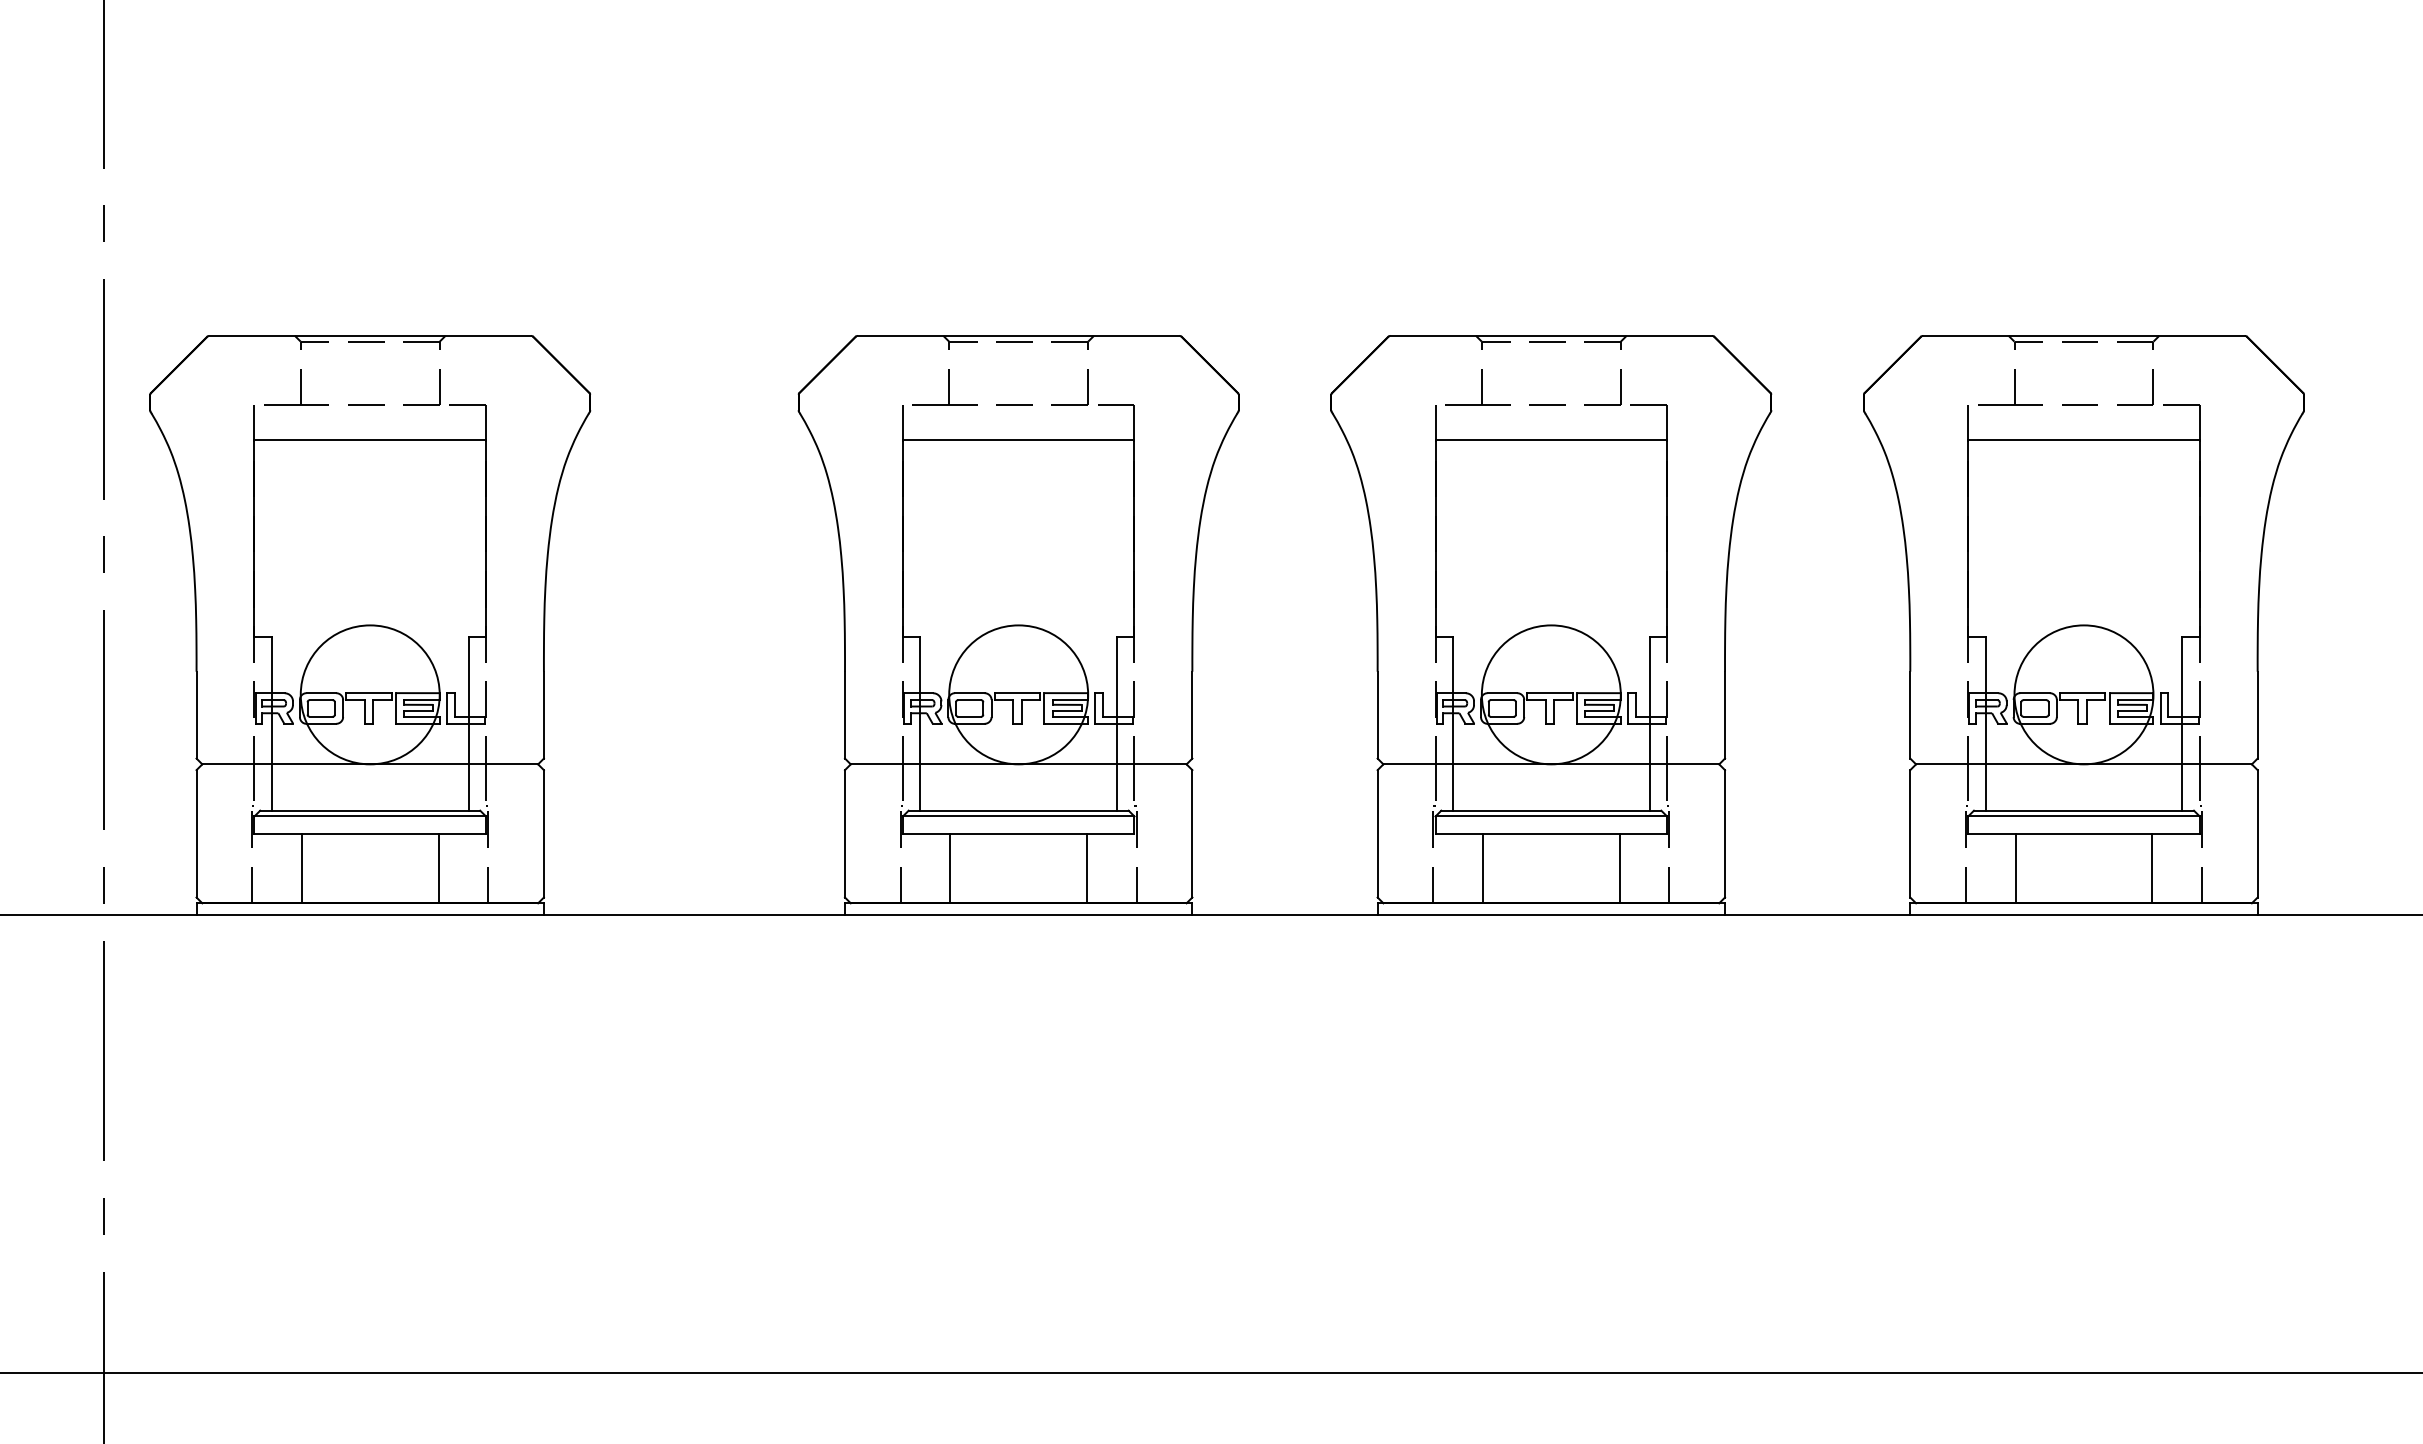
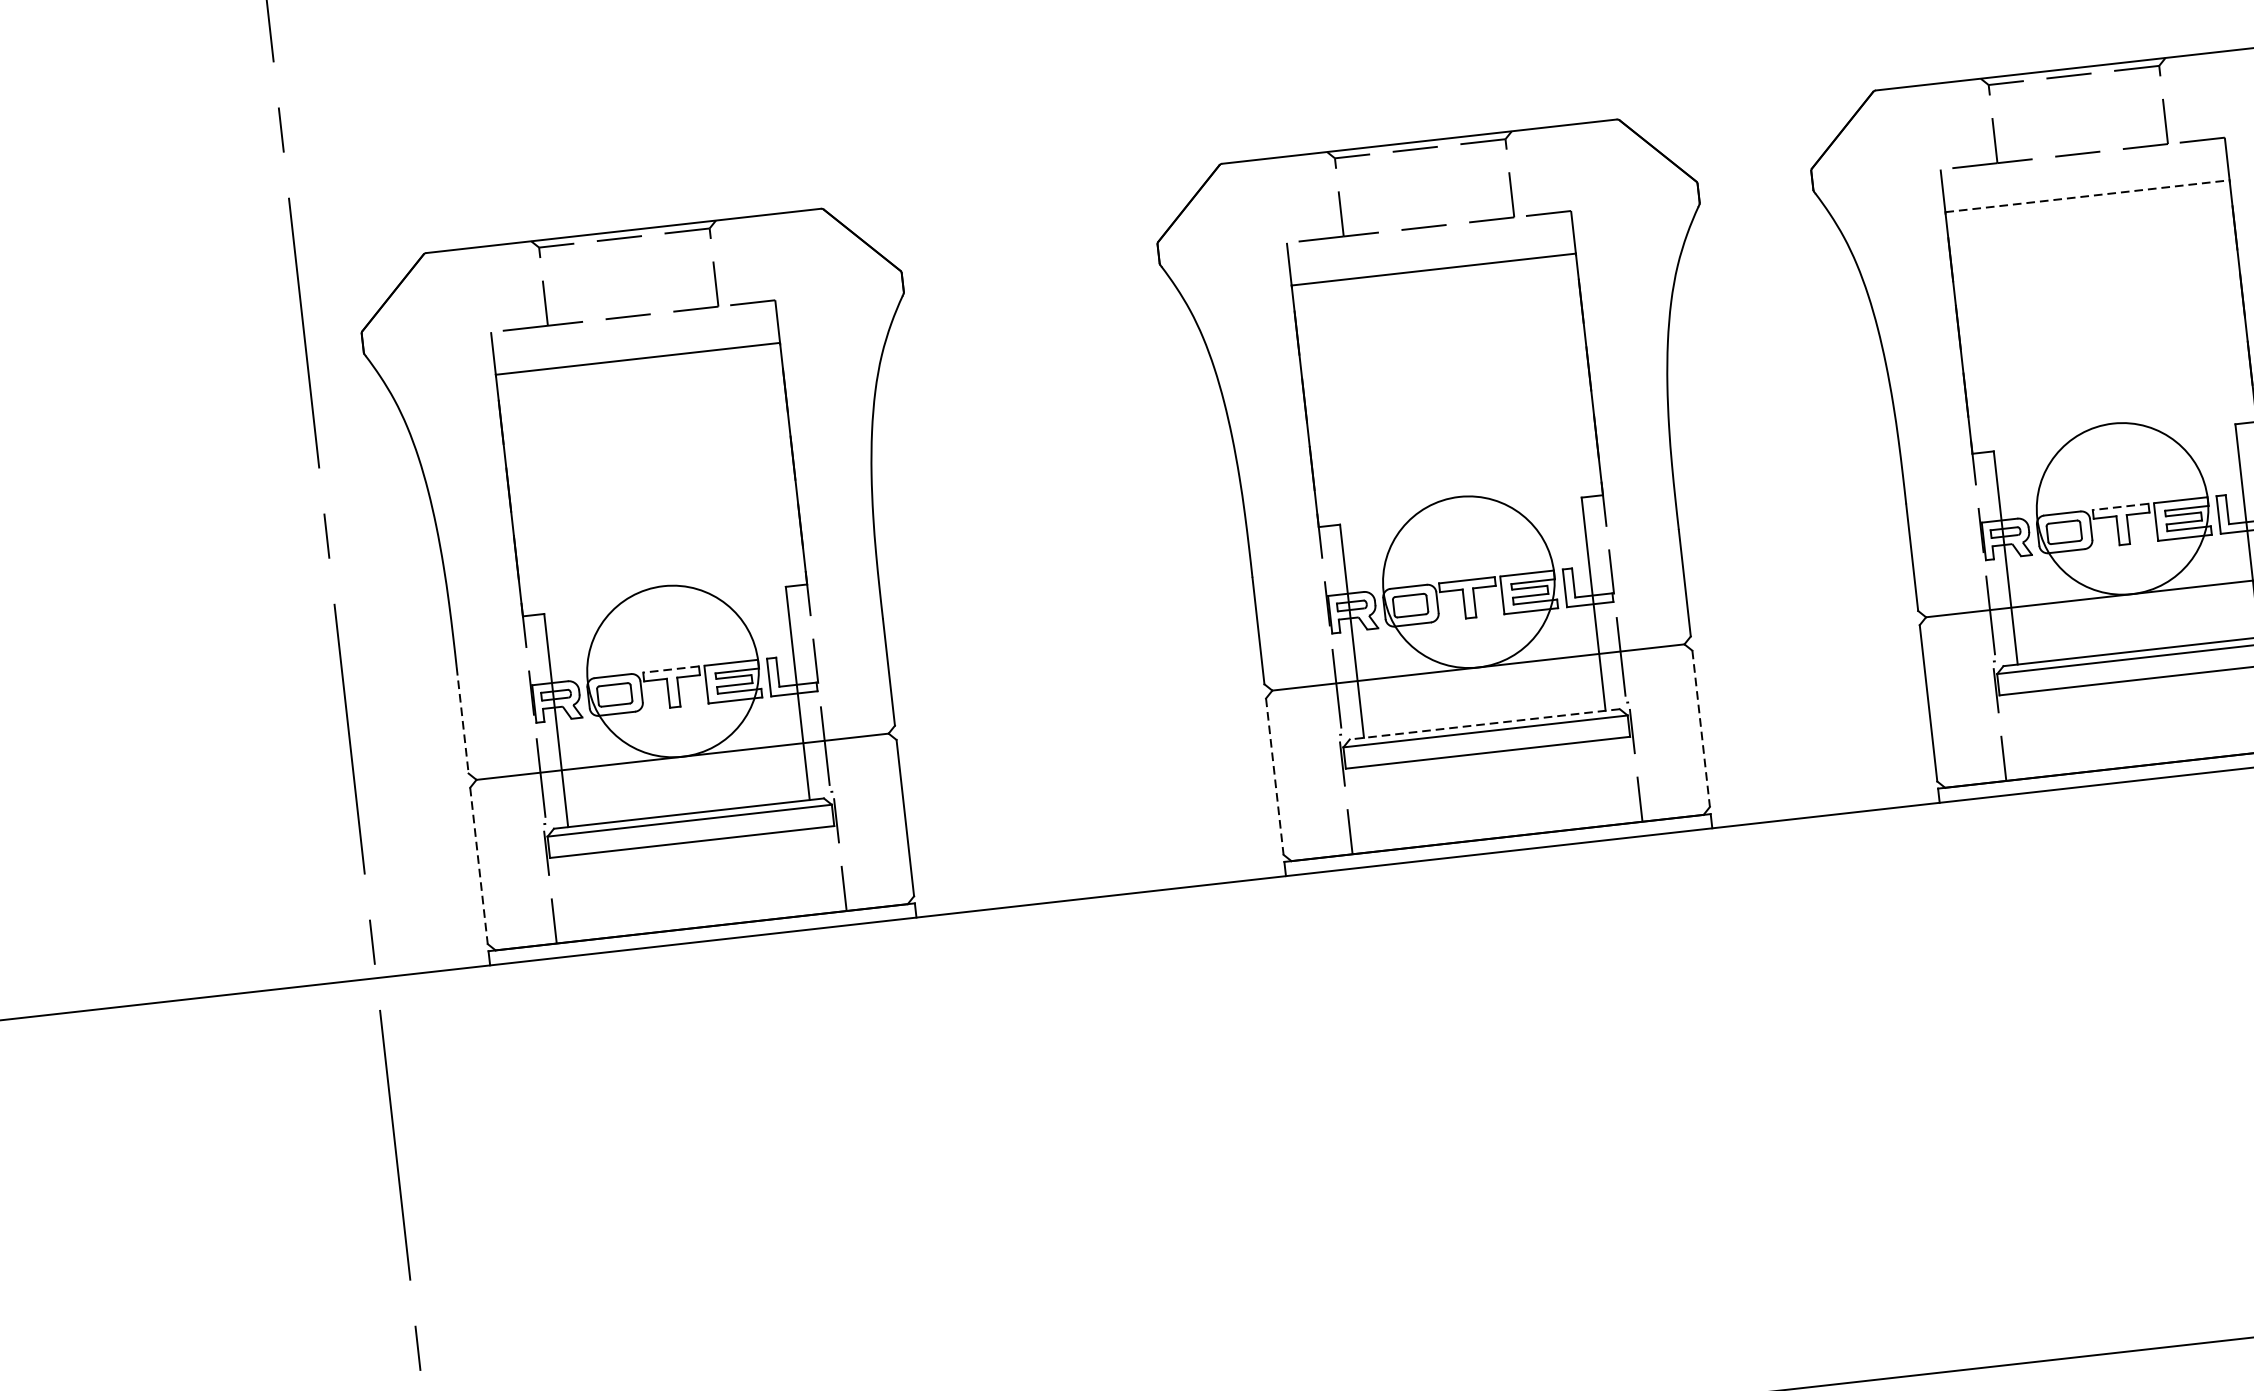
line: (1551, 440) -> (2087, 196), solid -> dashed
line: (368, 693) -> (670, 670), solid -> dashed
line: (1549, 693) -> (2120, 507), solid -> dashed
line: (196, 715) -> (462, 720), solid -> dashed
line: (1018, 810) -> (1484, 724), solid -> dashed
line: (196, 833) -> (478, 865), solid -> dashed
line: (845, 833) -> (1275, 776), solid -> dashed
line: (1192, 833) -> (1701, 728), solid -> dashed
line: (301, 868) -> (612, 894), removed
line: (438, 868) -> (780, 875), removed
line: (950, 868) -> (1409, 804), removed
line: (1087, 868) -> (1577, 785), removed
line: (1483, 868) -> (2063, 731), removed
line: (1619, 868) -> (2230, 712), removed

